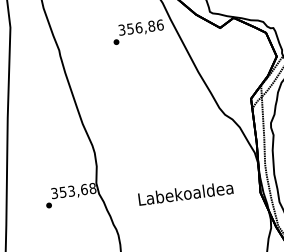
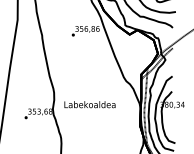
text: (184, 193) -> (89, 104), moved

